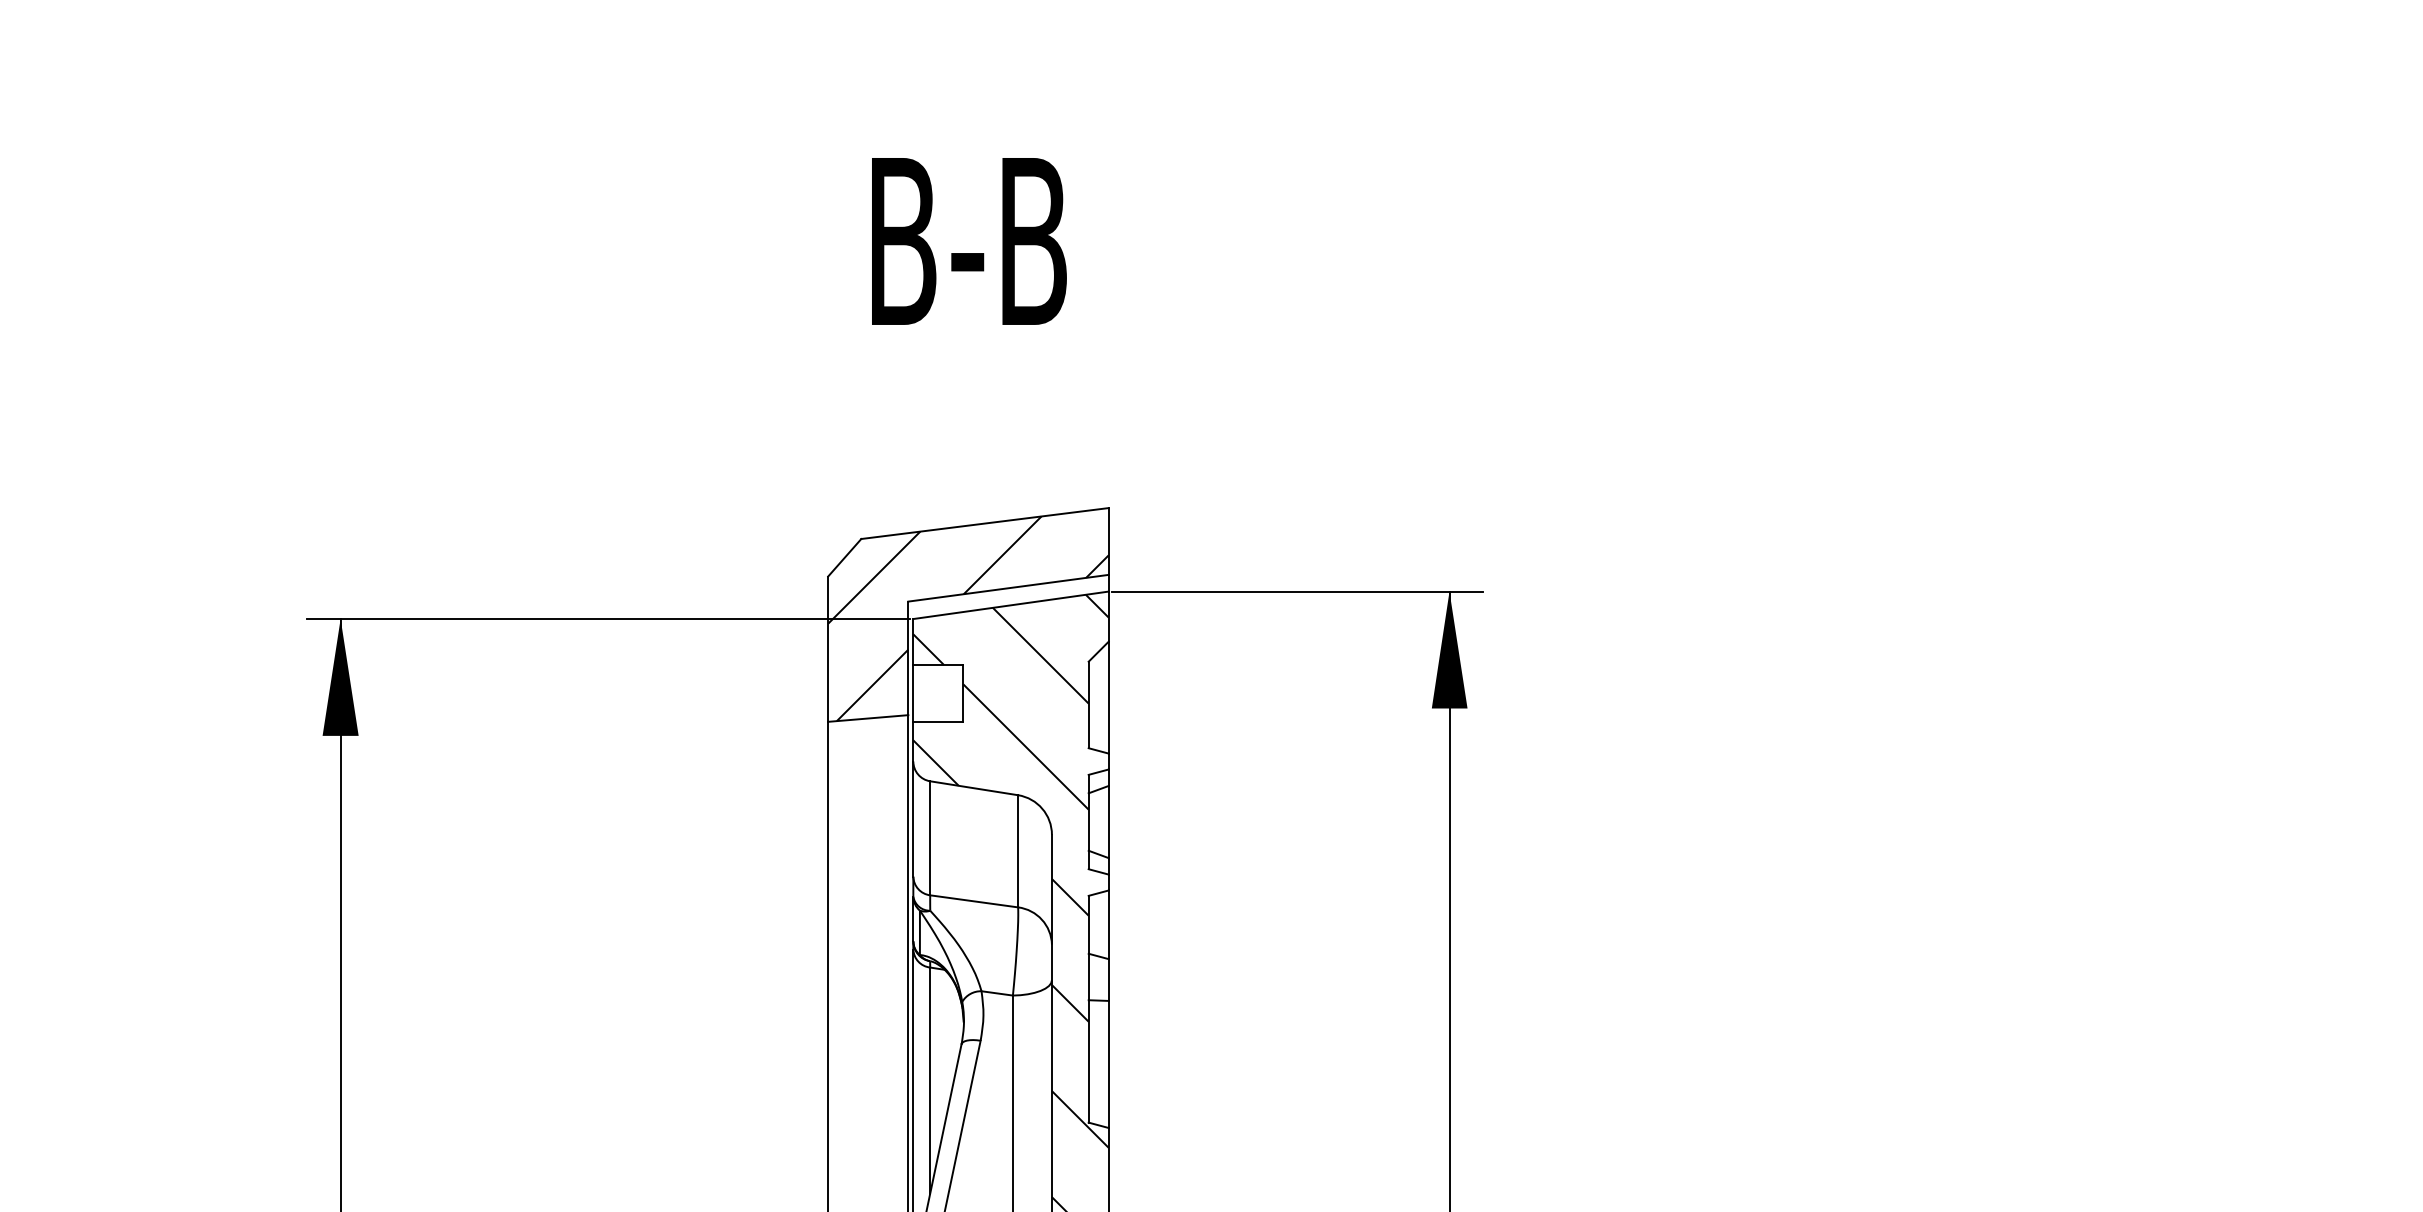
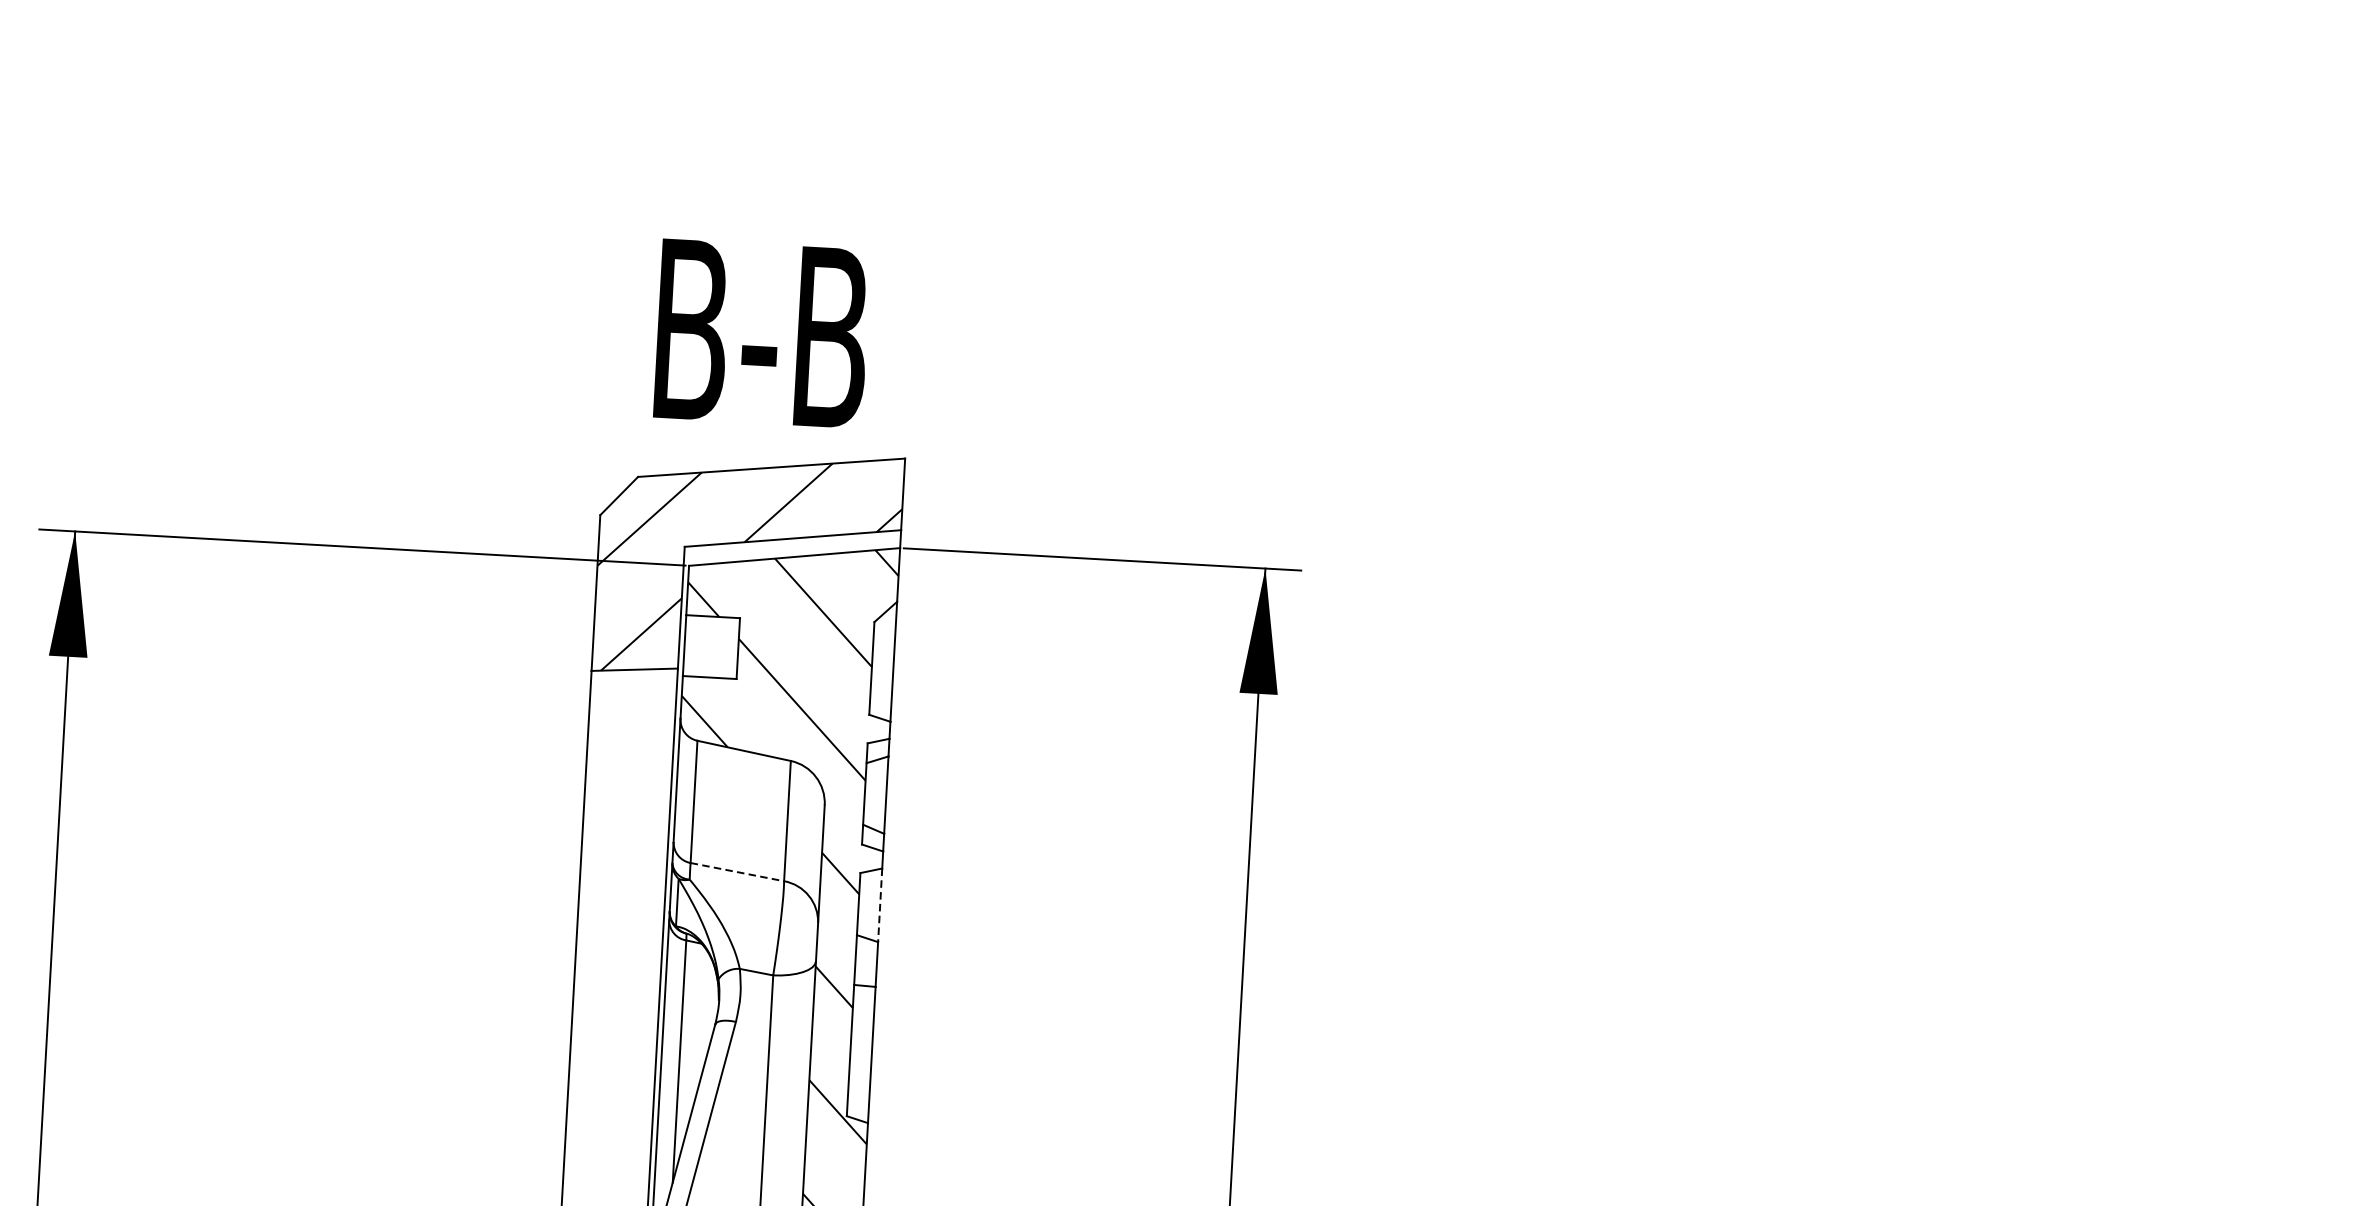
text: (969, 241) -> (762, 333), moved
line: (974, 901) -> (737, 872), solid -> dashed
line: (1108, 925) -> (879, 906), solid -> dashed

